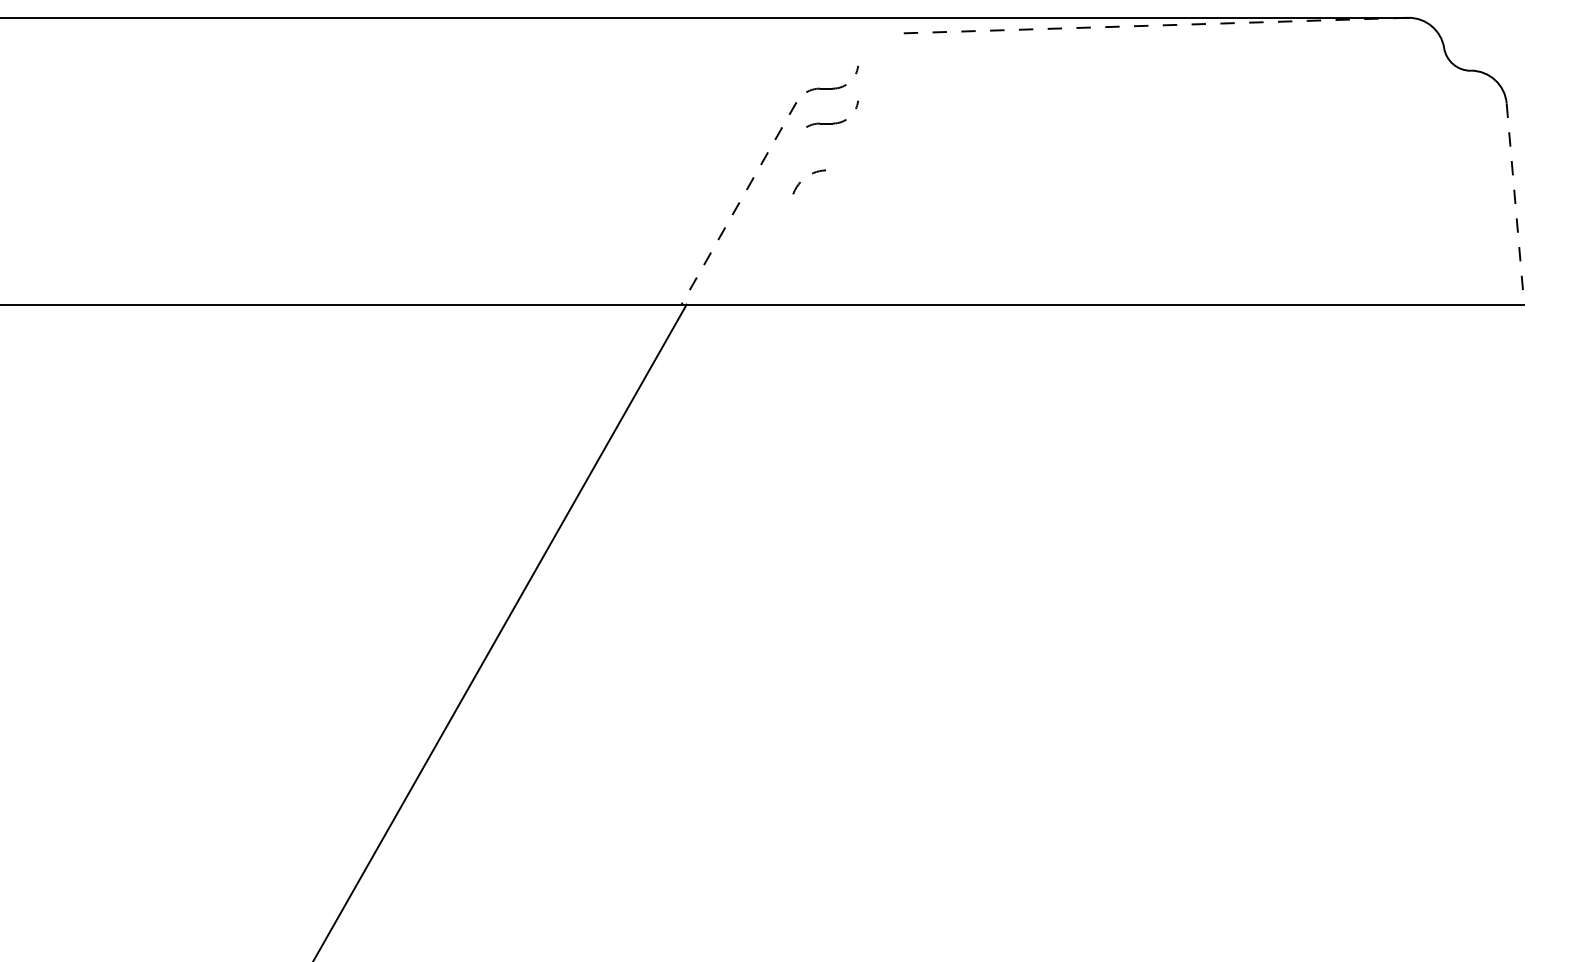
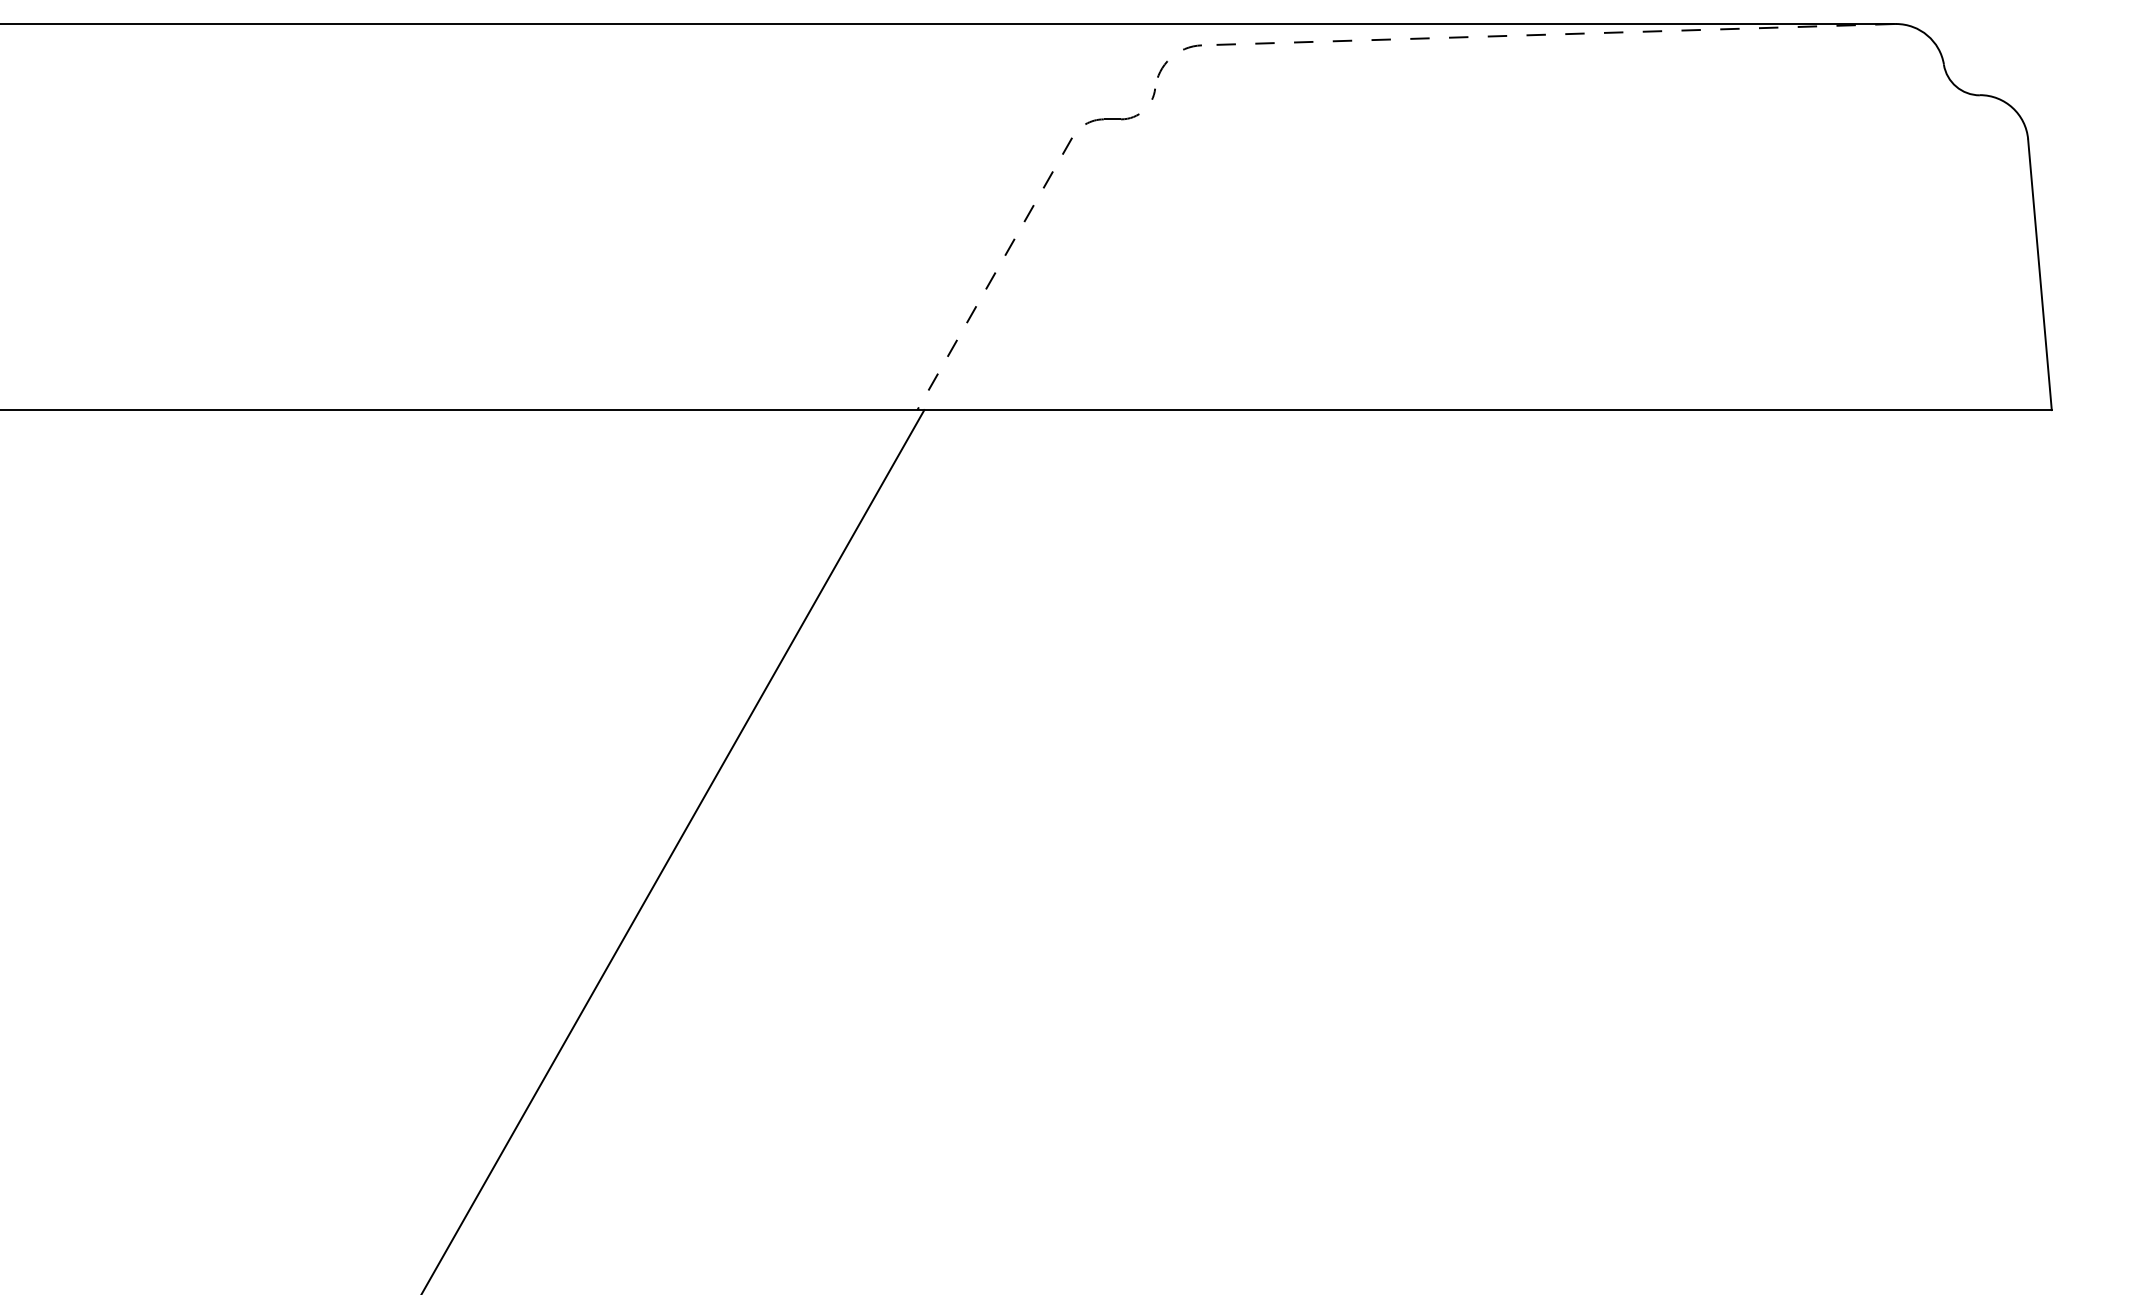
part: (832, 122) -> (1120, 165), removed
arc: (812, 174) -> (1183, 50), moved
line: (1515, 203) -> (2039, 274), dashed -> solid

